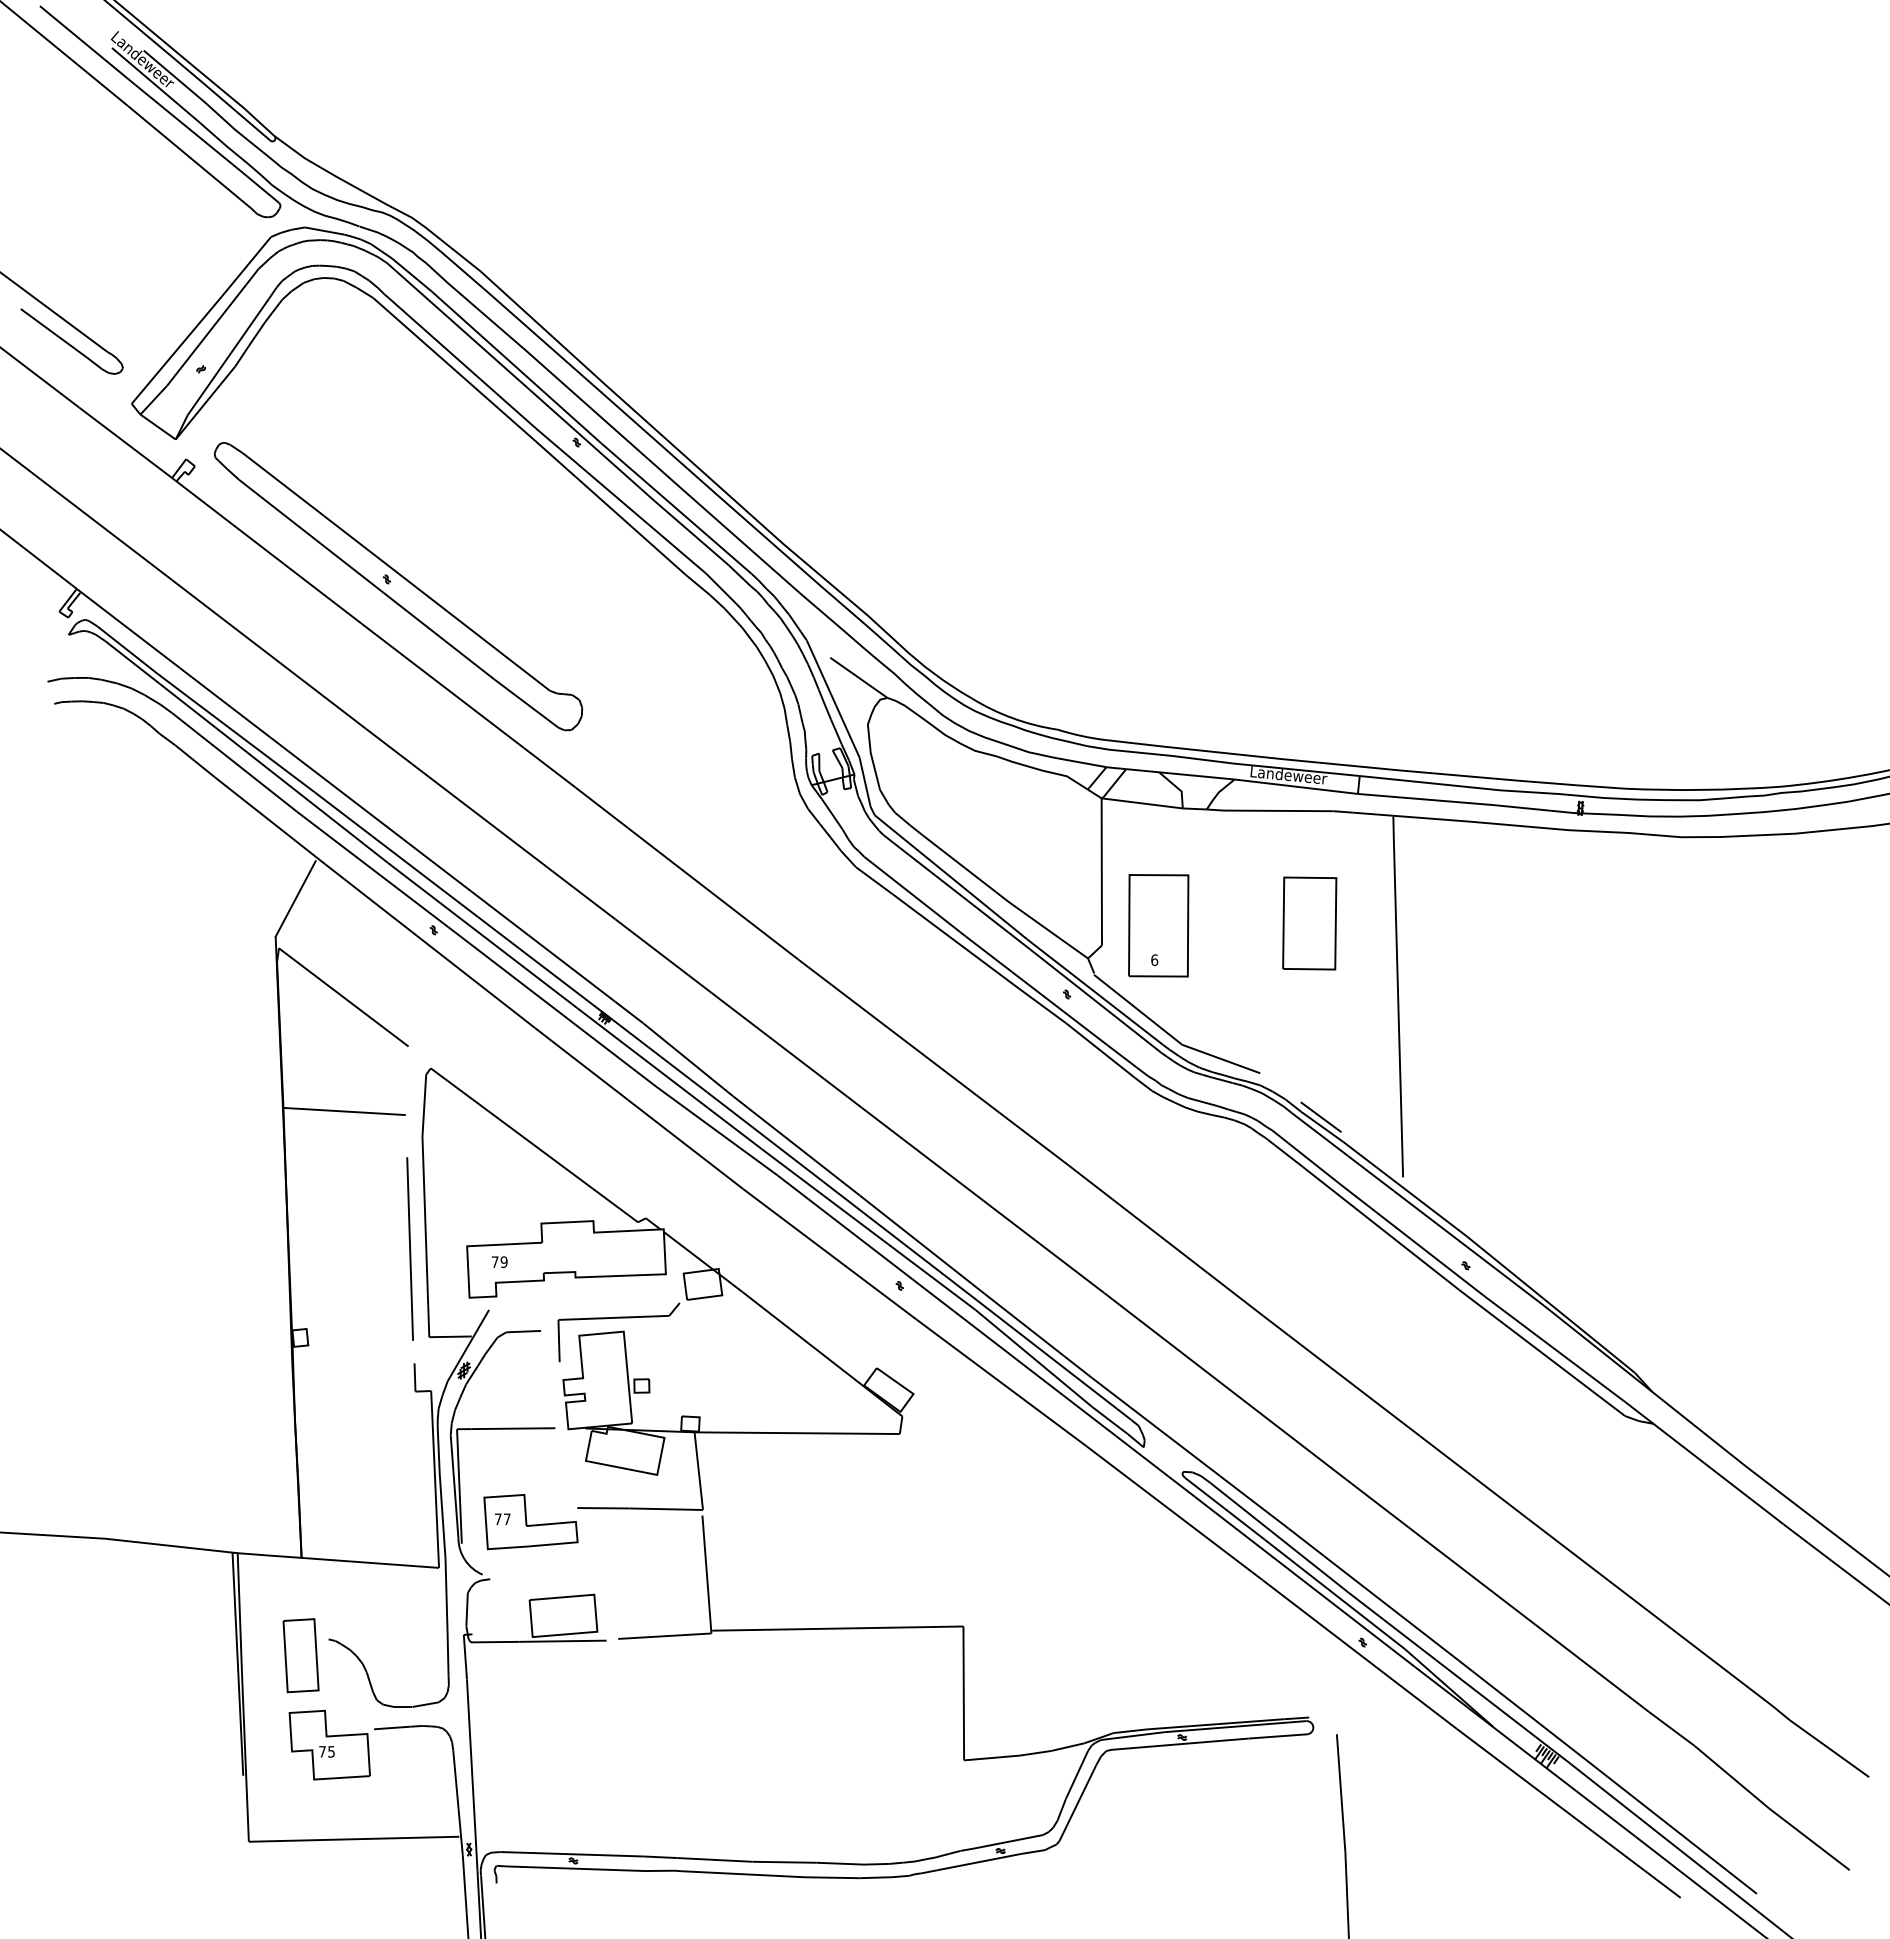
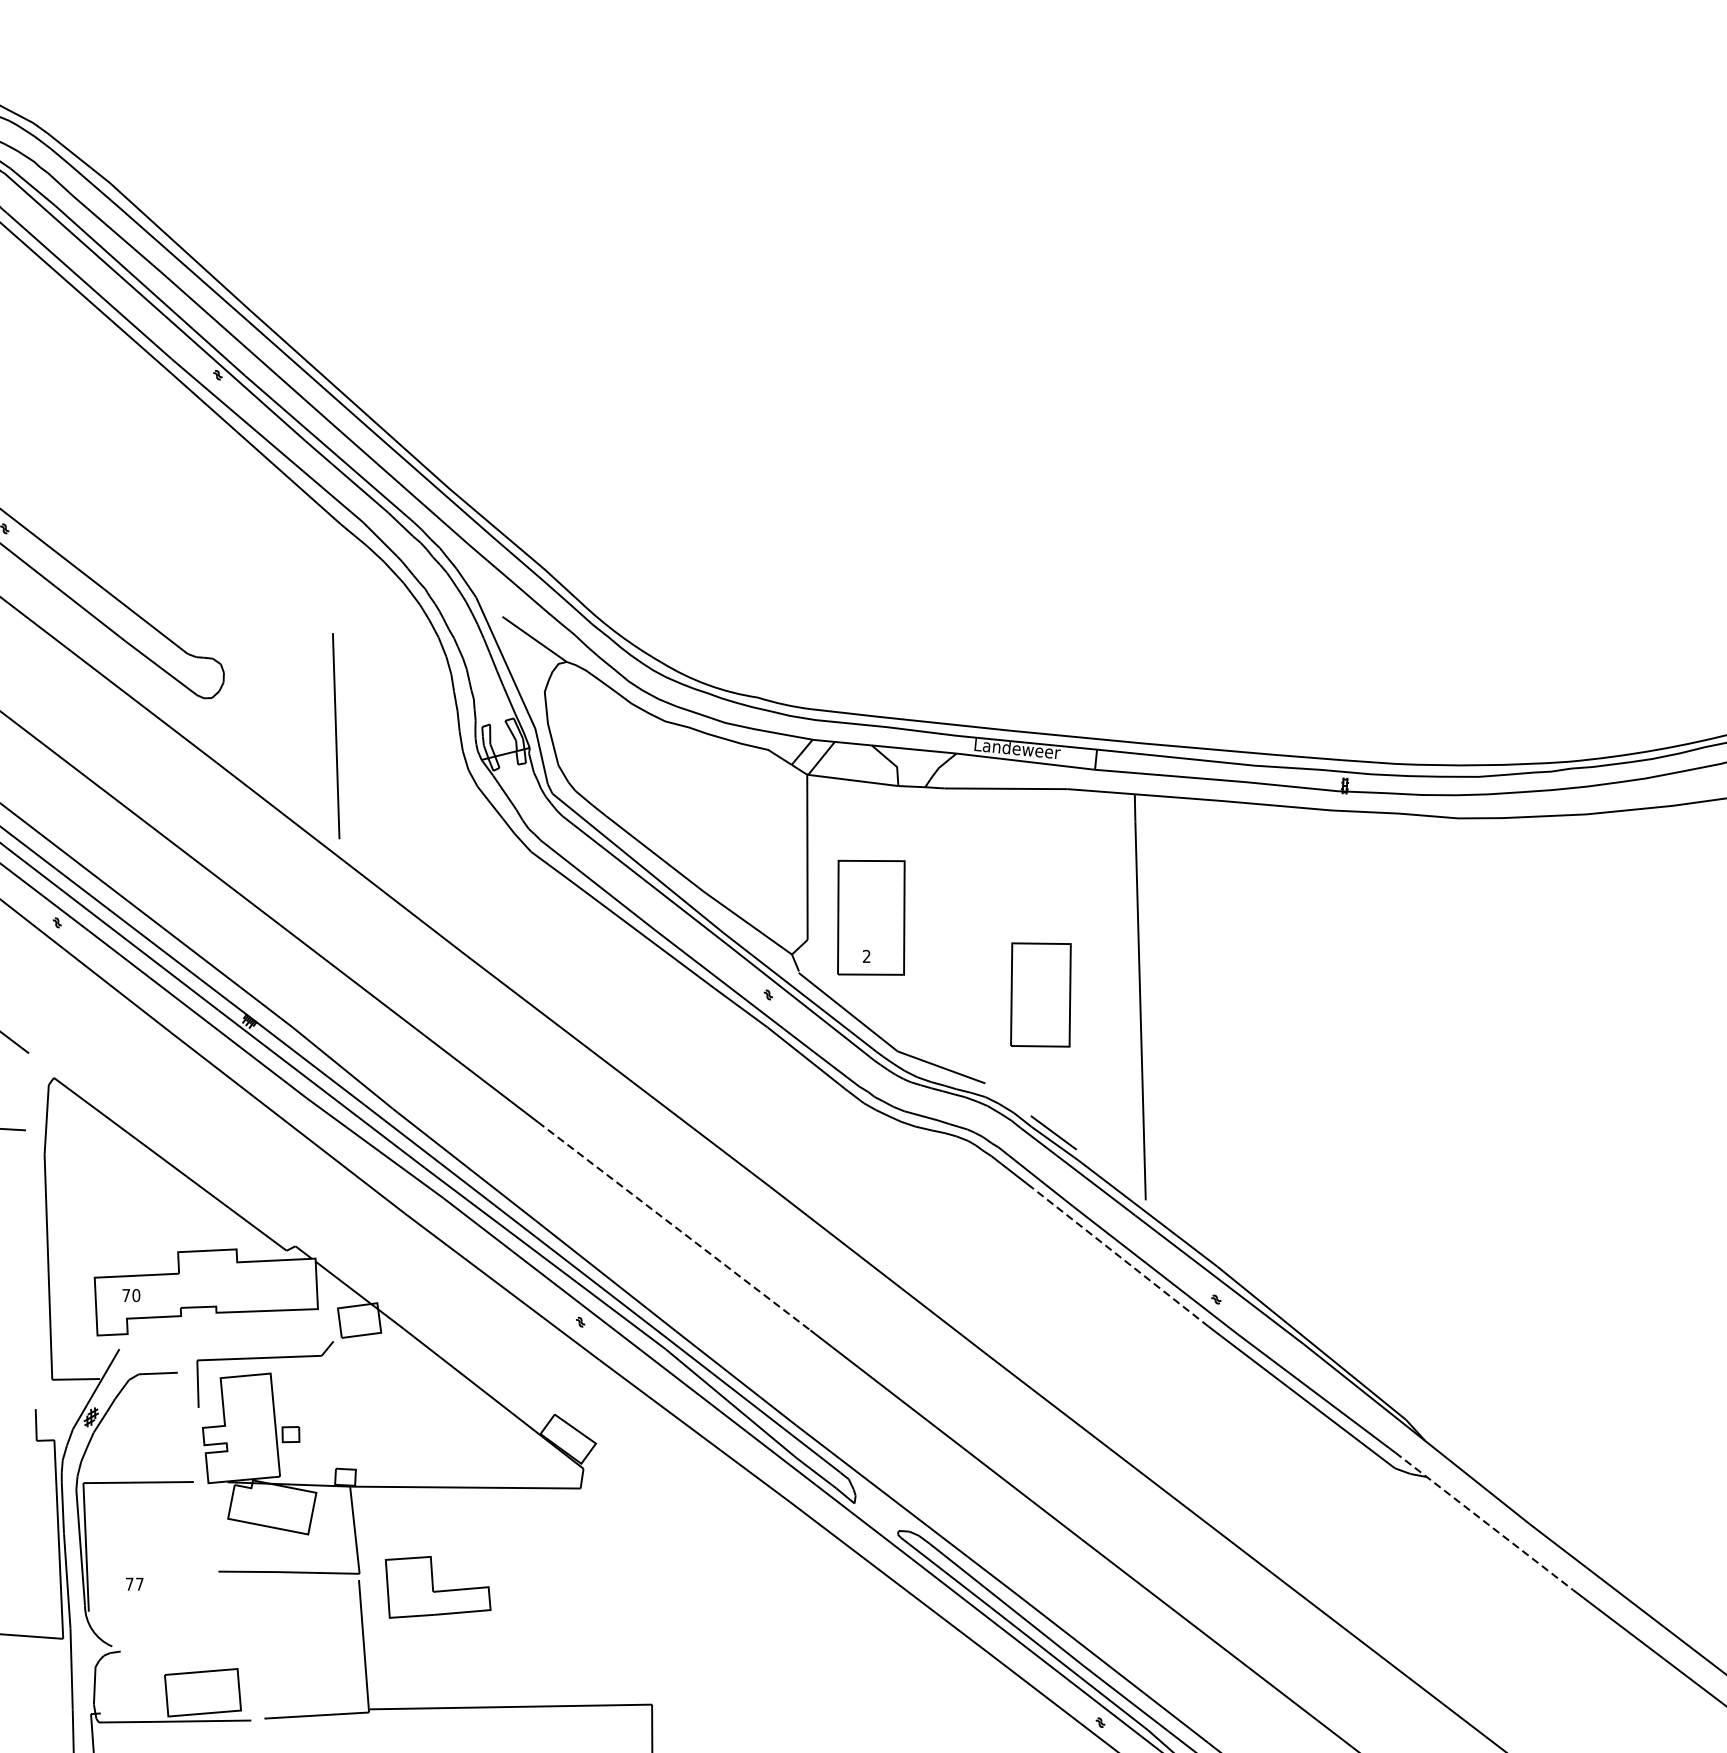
part: (1309, 923) -> (1040, 994), moved
text: (1154, 960) -> (866, 956), 6 -> 2
line: (983, 1200) -> (674, 1226), solid -> dashed
line: (1380, 1228) -> (1120, 1257), solid -> dashed
line: (409, 1248) -> (335, 735), moved
text: (503, 1261) -> (135, 1294), 79 -> 70
line: (1704, 1463) -> (1484, 1521), solid -> dashed
part: (530, 1522) -> (437, 1587), moved

